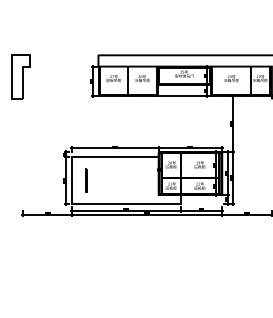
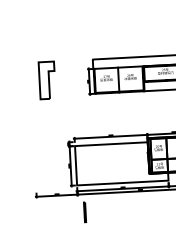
part: (20, 76) -> (46, 79), moved
line: (86, 180) -> (84, 212), moved

